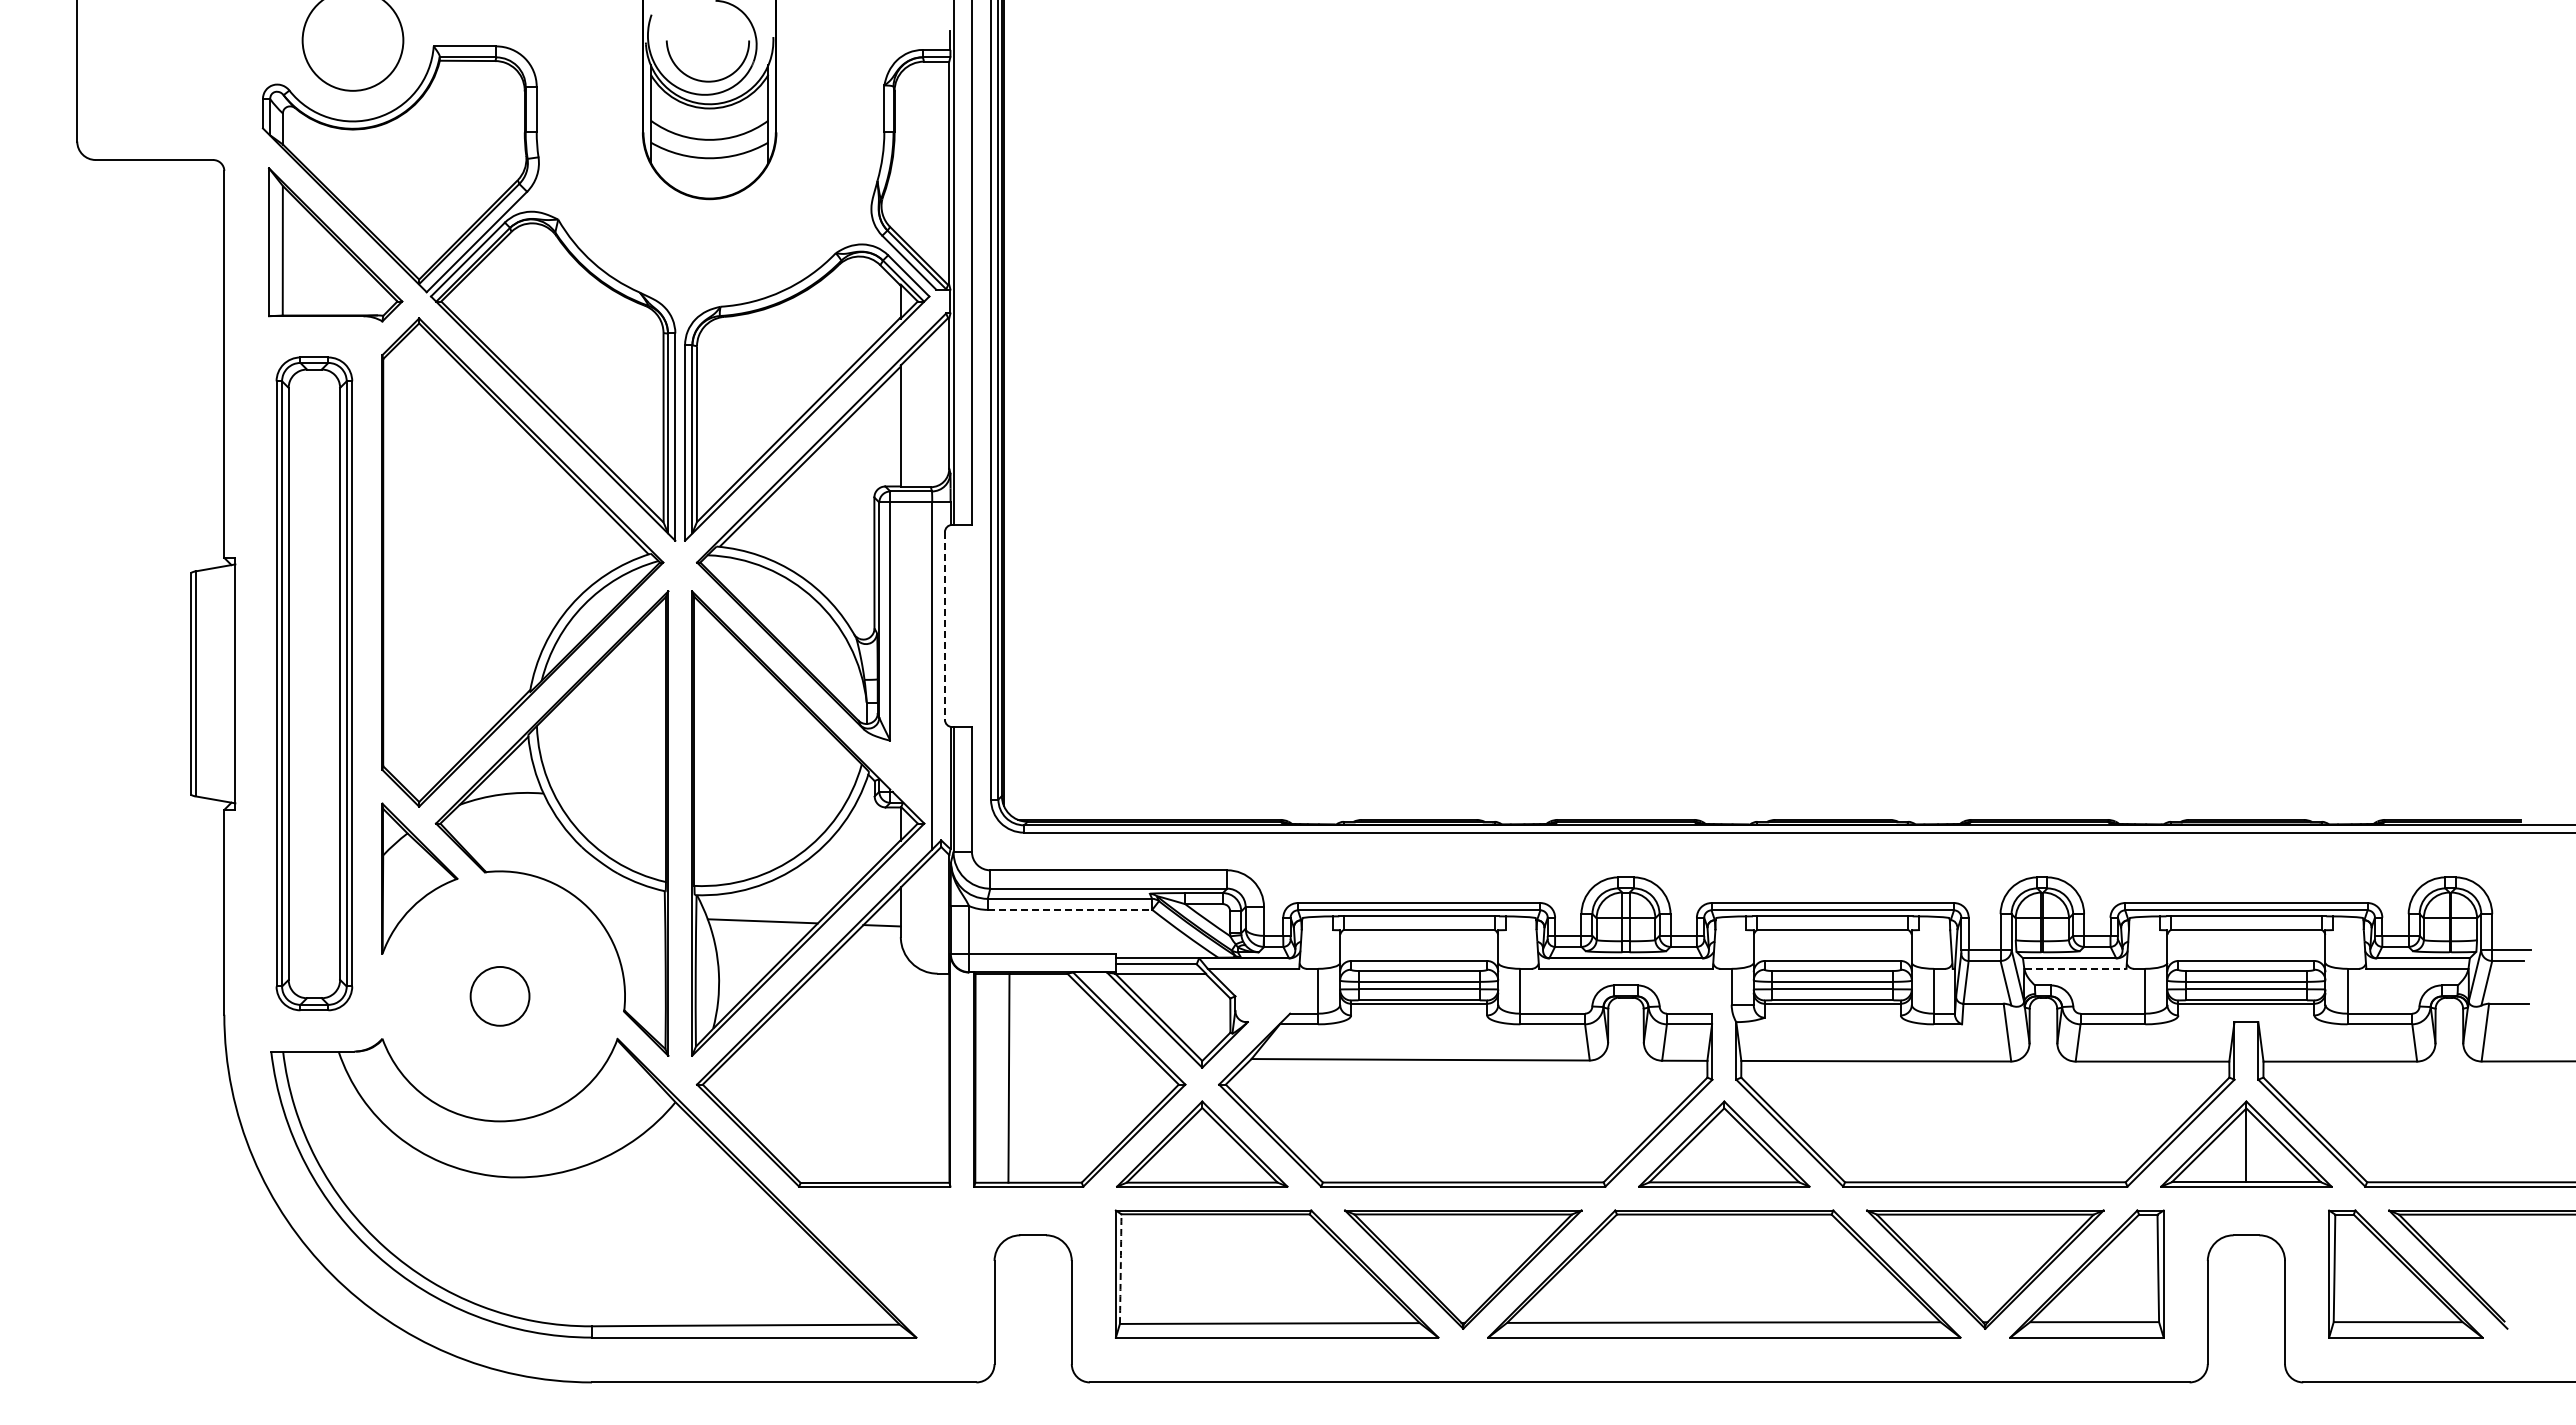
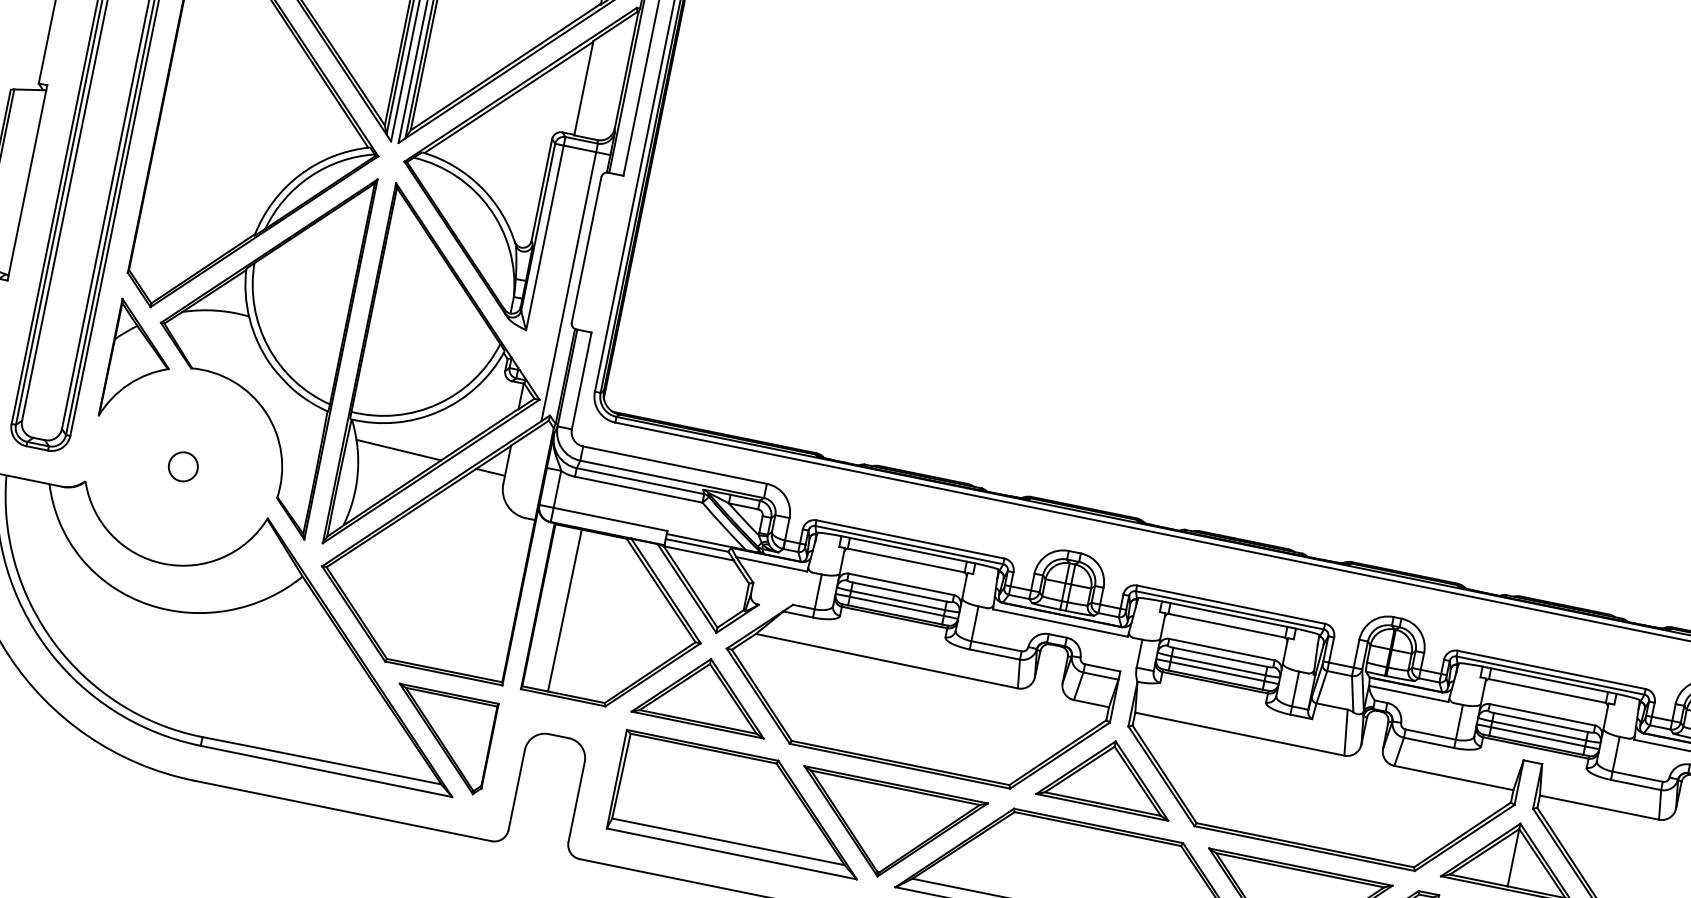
line: (944, 625) -> (586, 249), dashed -> solid
line: (1070, 909) -> (639, 489), dashed -> solid
line: (2075, 968) -> (1408, 693), dashed -> solid
circle: (499, 996) -> (182, 466), size x0.62
part: (886, 1269) -> (439, 739), added
arc: (1120, 1269) -> (621, 776), dashed -> solid

